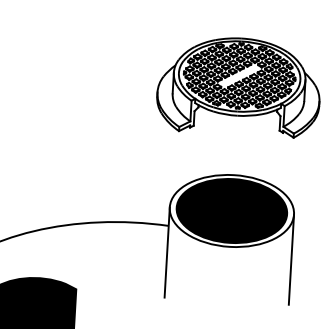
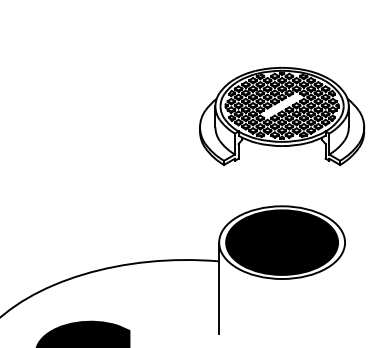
line: (291, 259) -> (345, 288), removed

